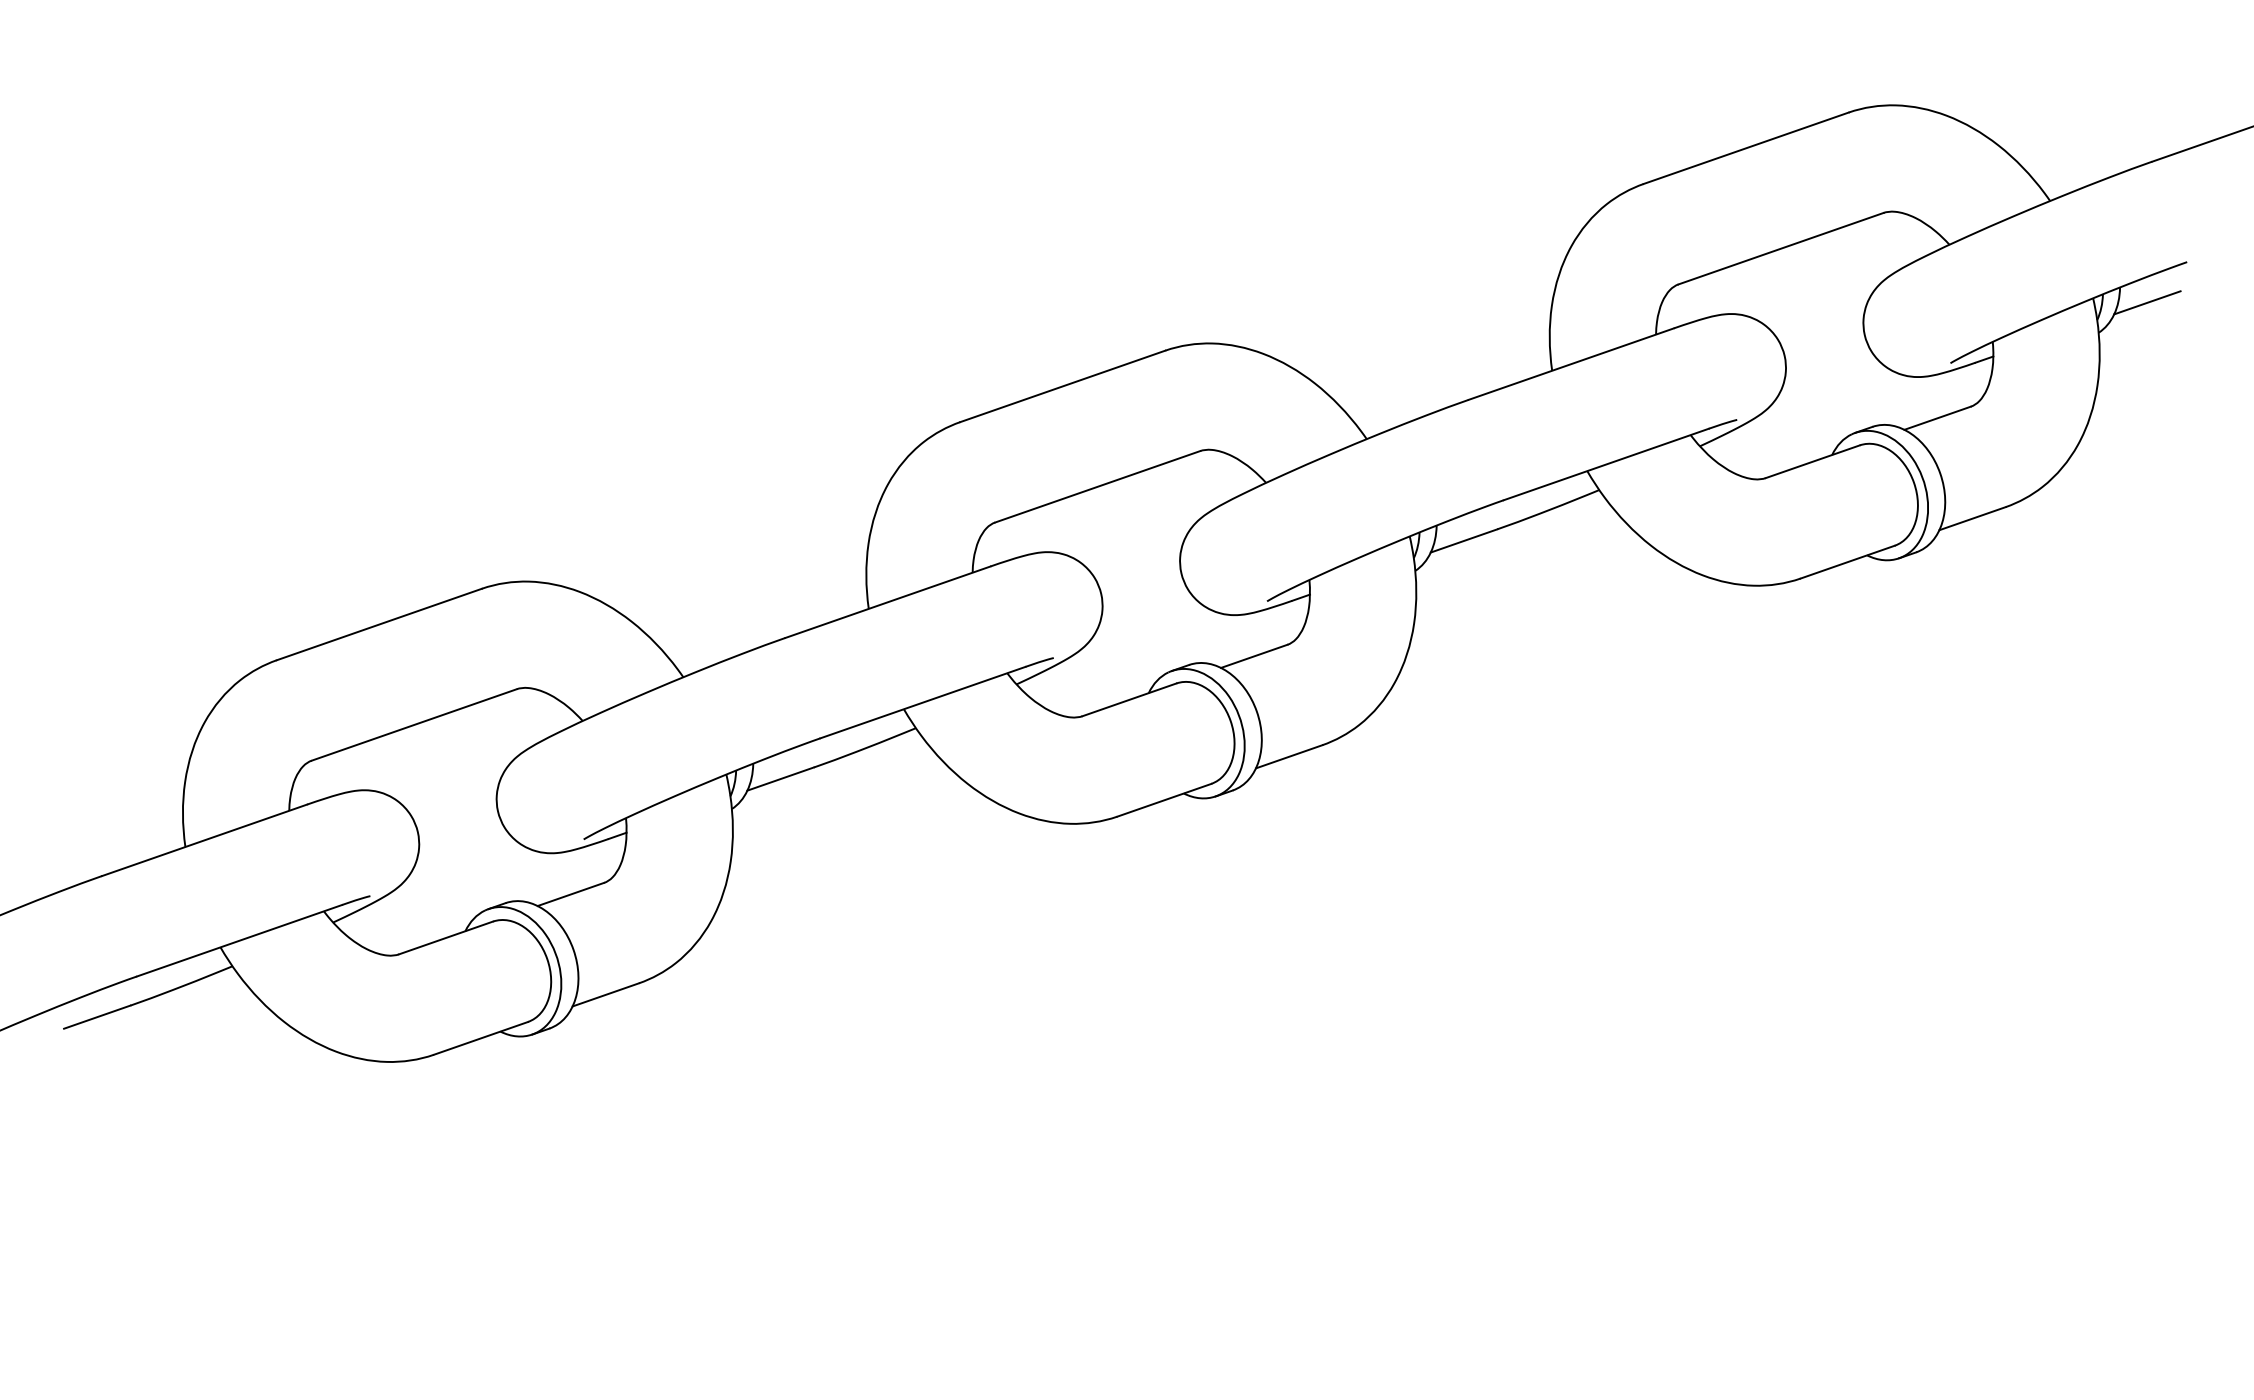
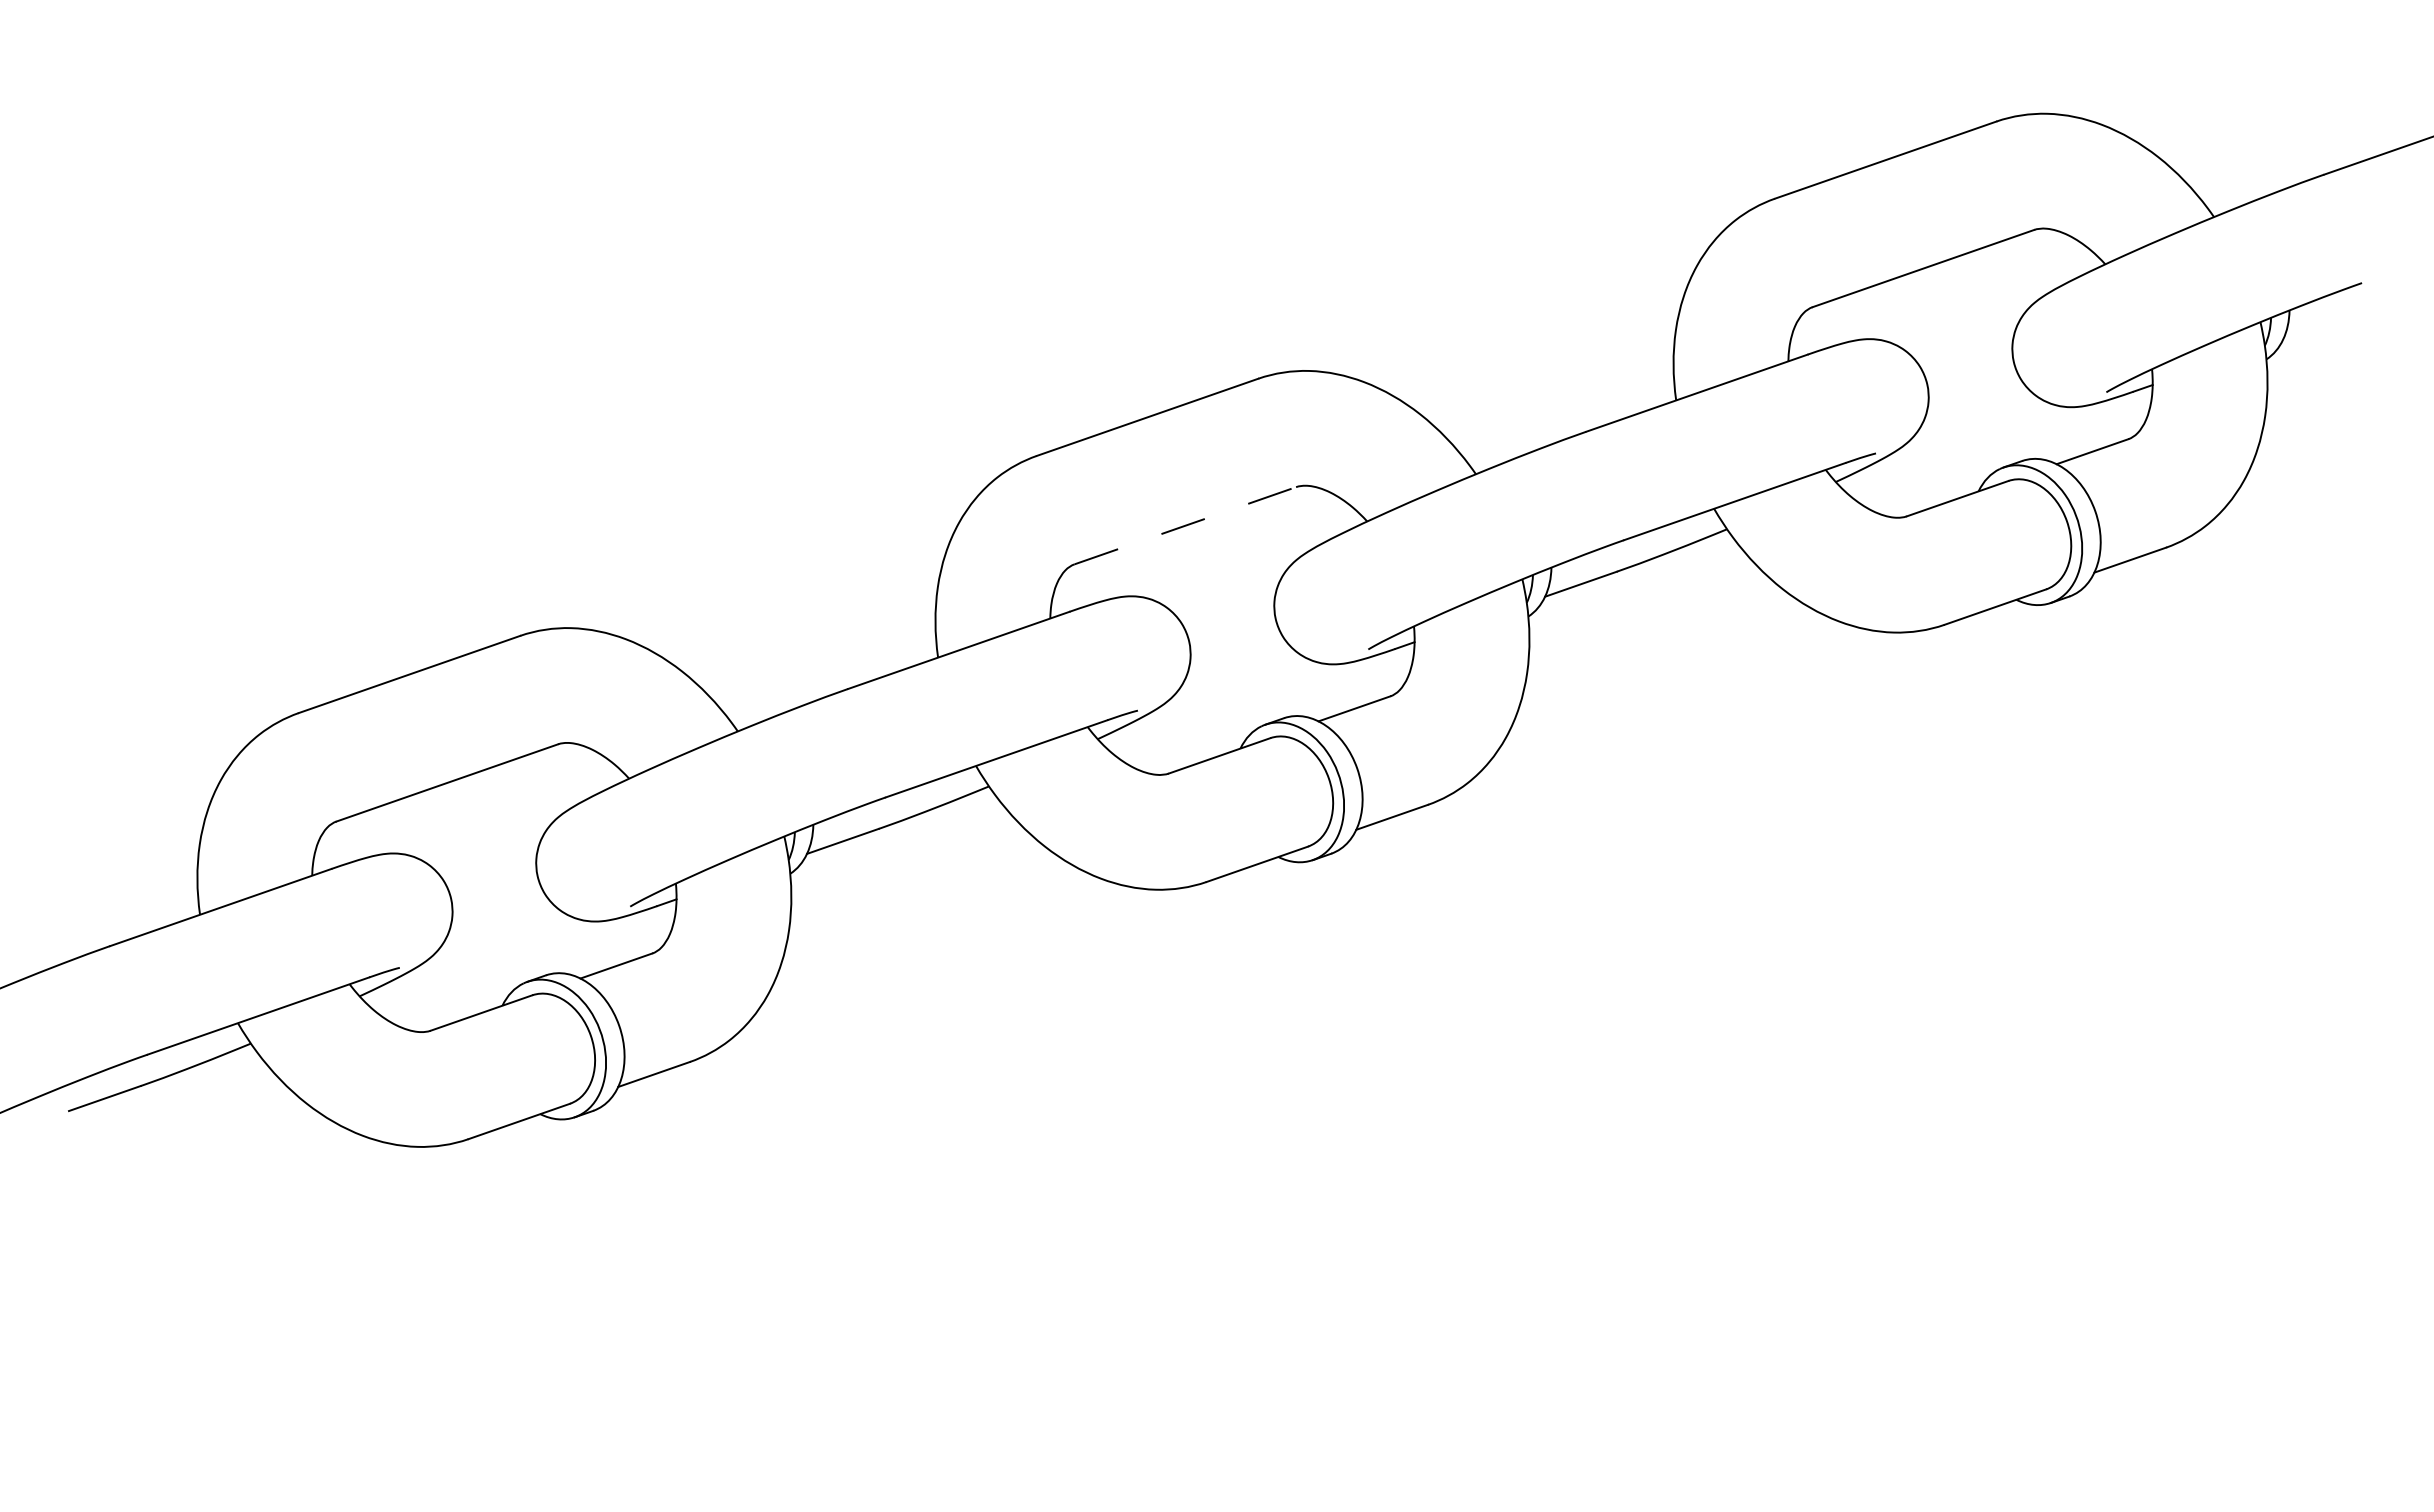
line: (2146, 302) -> (2318, 326), removed
line: (1097, 486) -> (1185, 525), solid -> dashed

